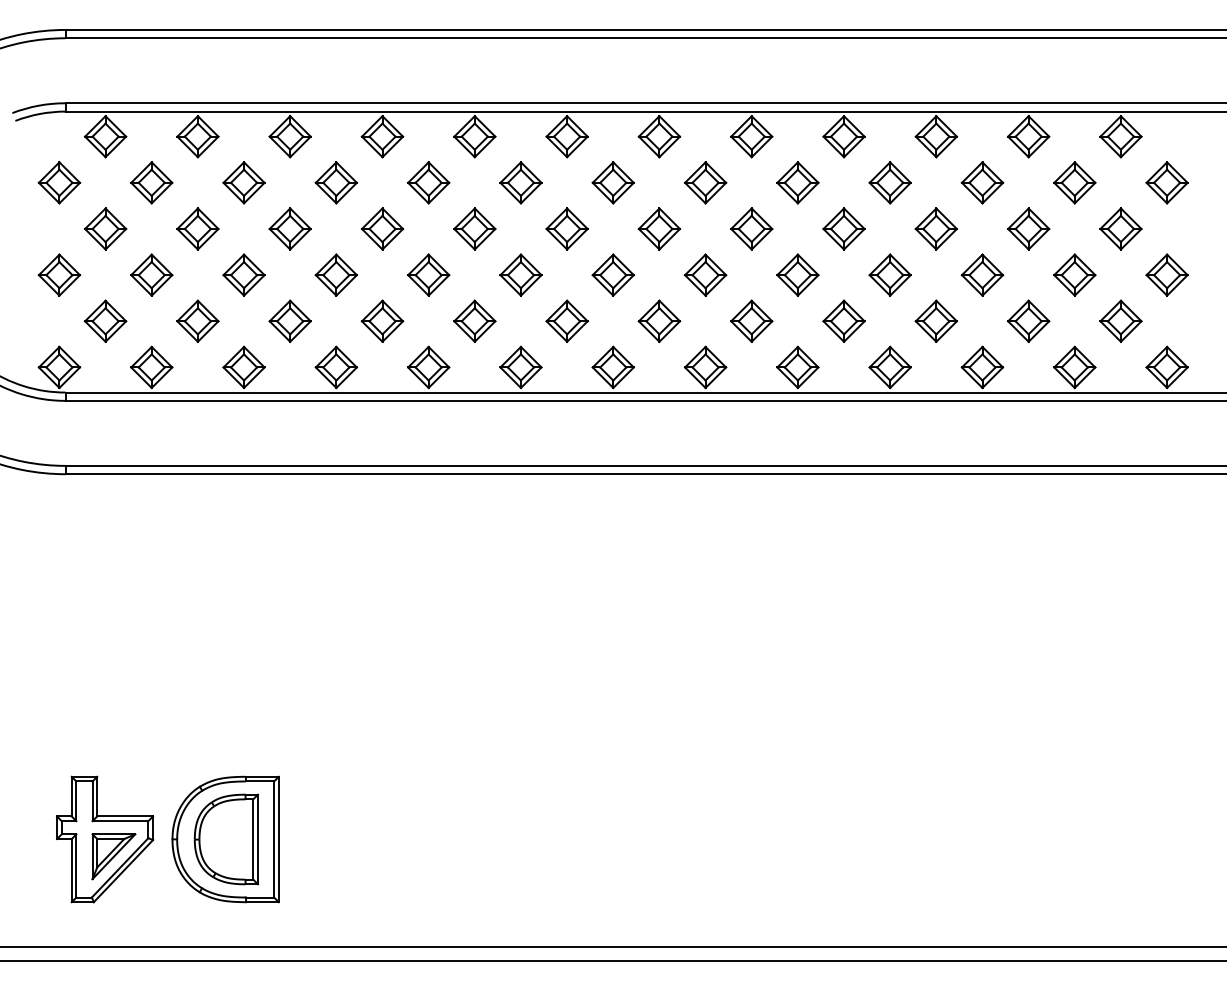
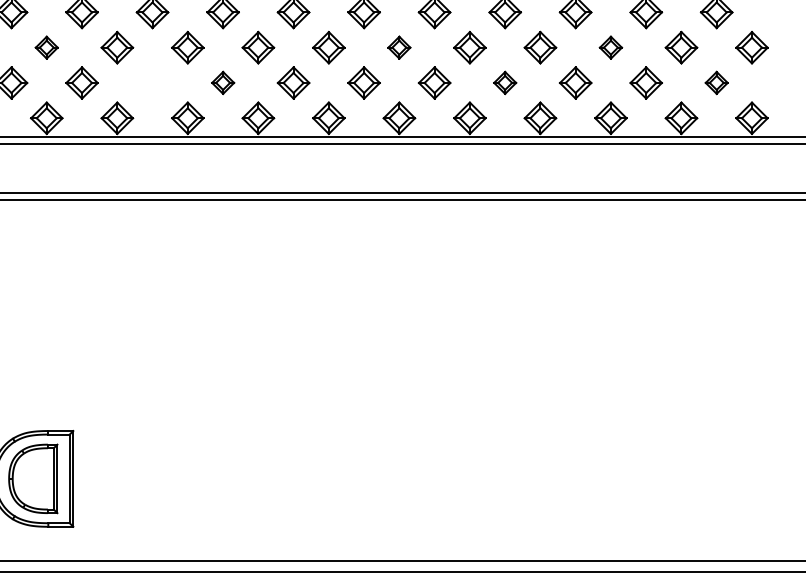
part: (243, 274) -> (46, 47), size x0.7
part: (705, 274) -> (399, 47), size x0.7
part: (982, 274) -> (610, 47), size x0.7
part: (382, 320) -> (152, 82), removed
part: (474, 320) -> (222, 82), size x0.7
part: (843, 320) -> (504, 82), size x0.7
part: (1120, 320) -> (716, 82), size x0.7

